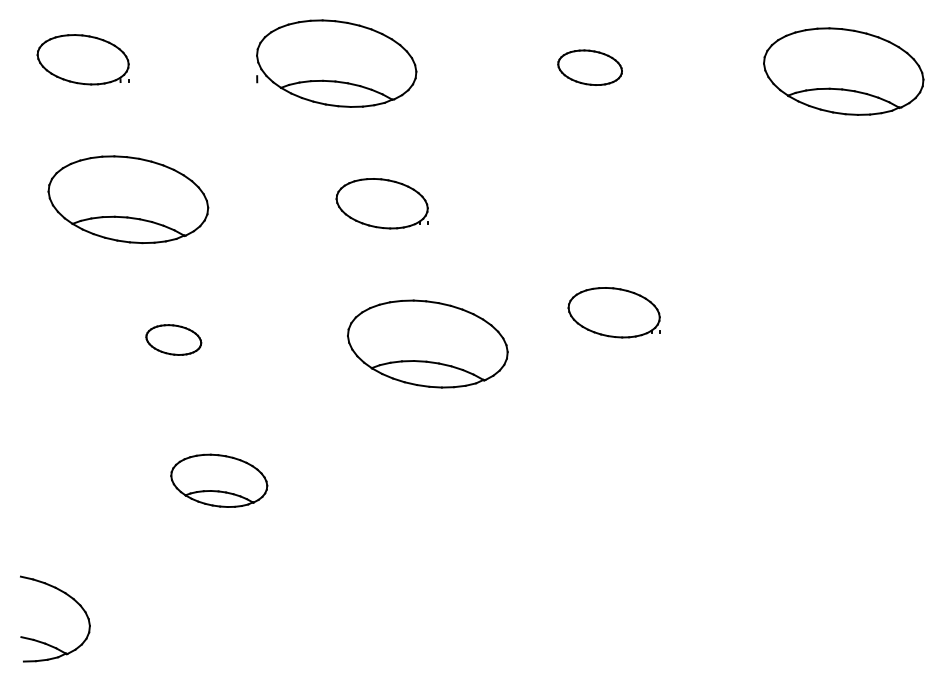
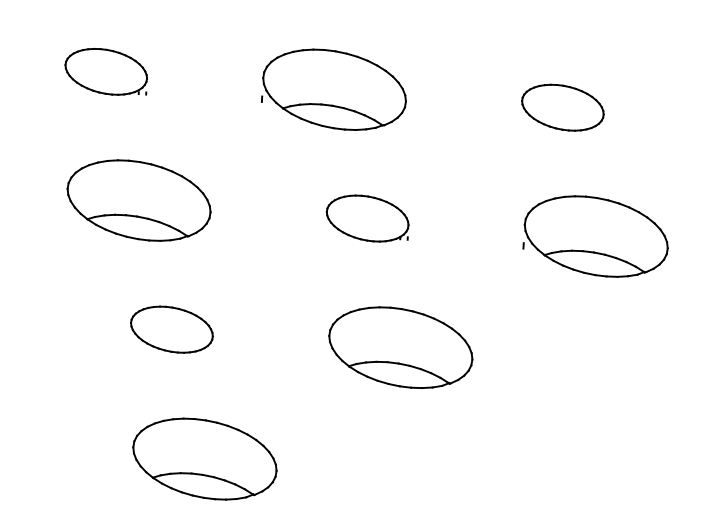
part: (589, 67) -> (562, 107), size x1.43
part: (635, 207) -> (595, 236), added
part: (613, 312) -> (570, 329), removed
part: (173, 339) -> (171, 329), size x1.67
part: (219, 480) -> (205, 458), size x1.67

